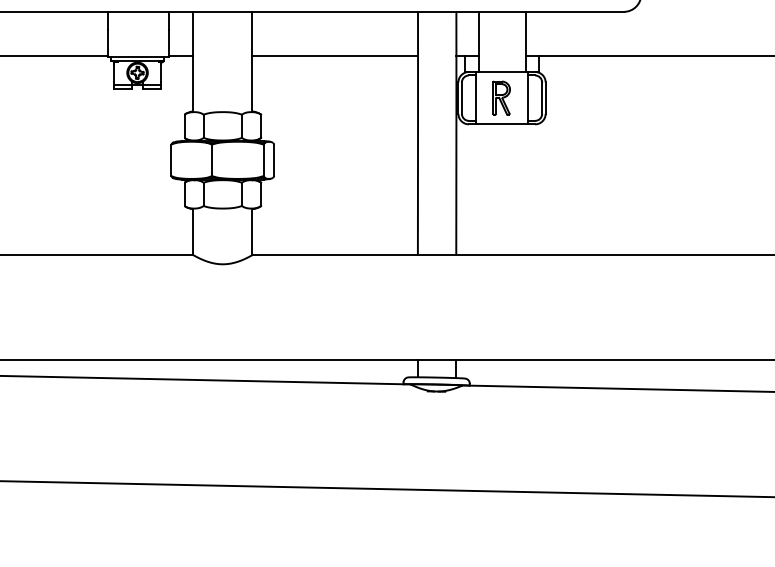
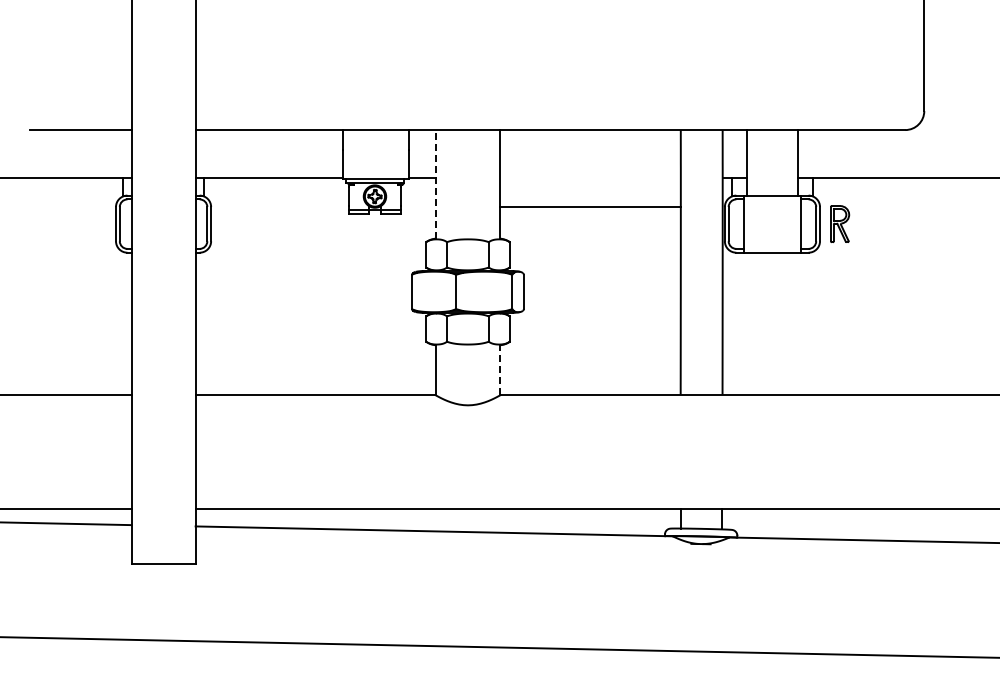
line: (335, 56) -> (590, 207), moved
line: (193, 60) -> (435, 183), solid -> dashed
part: (502, 97) -> (840, 223), moved
line: (252, 231) -> (500, 369), solid -> dashed

